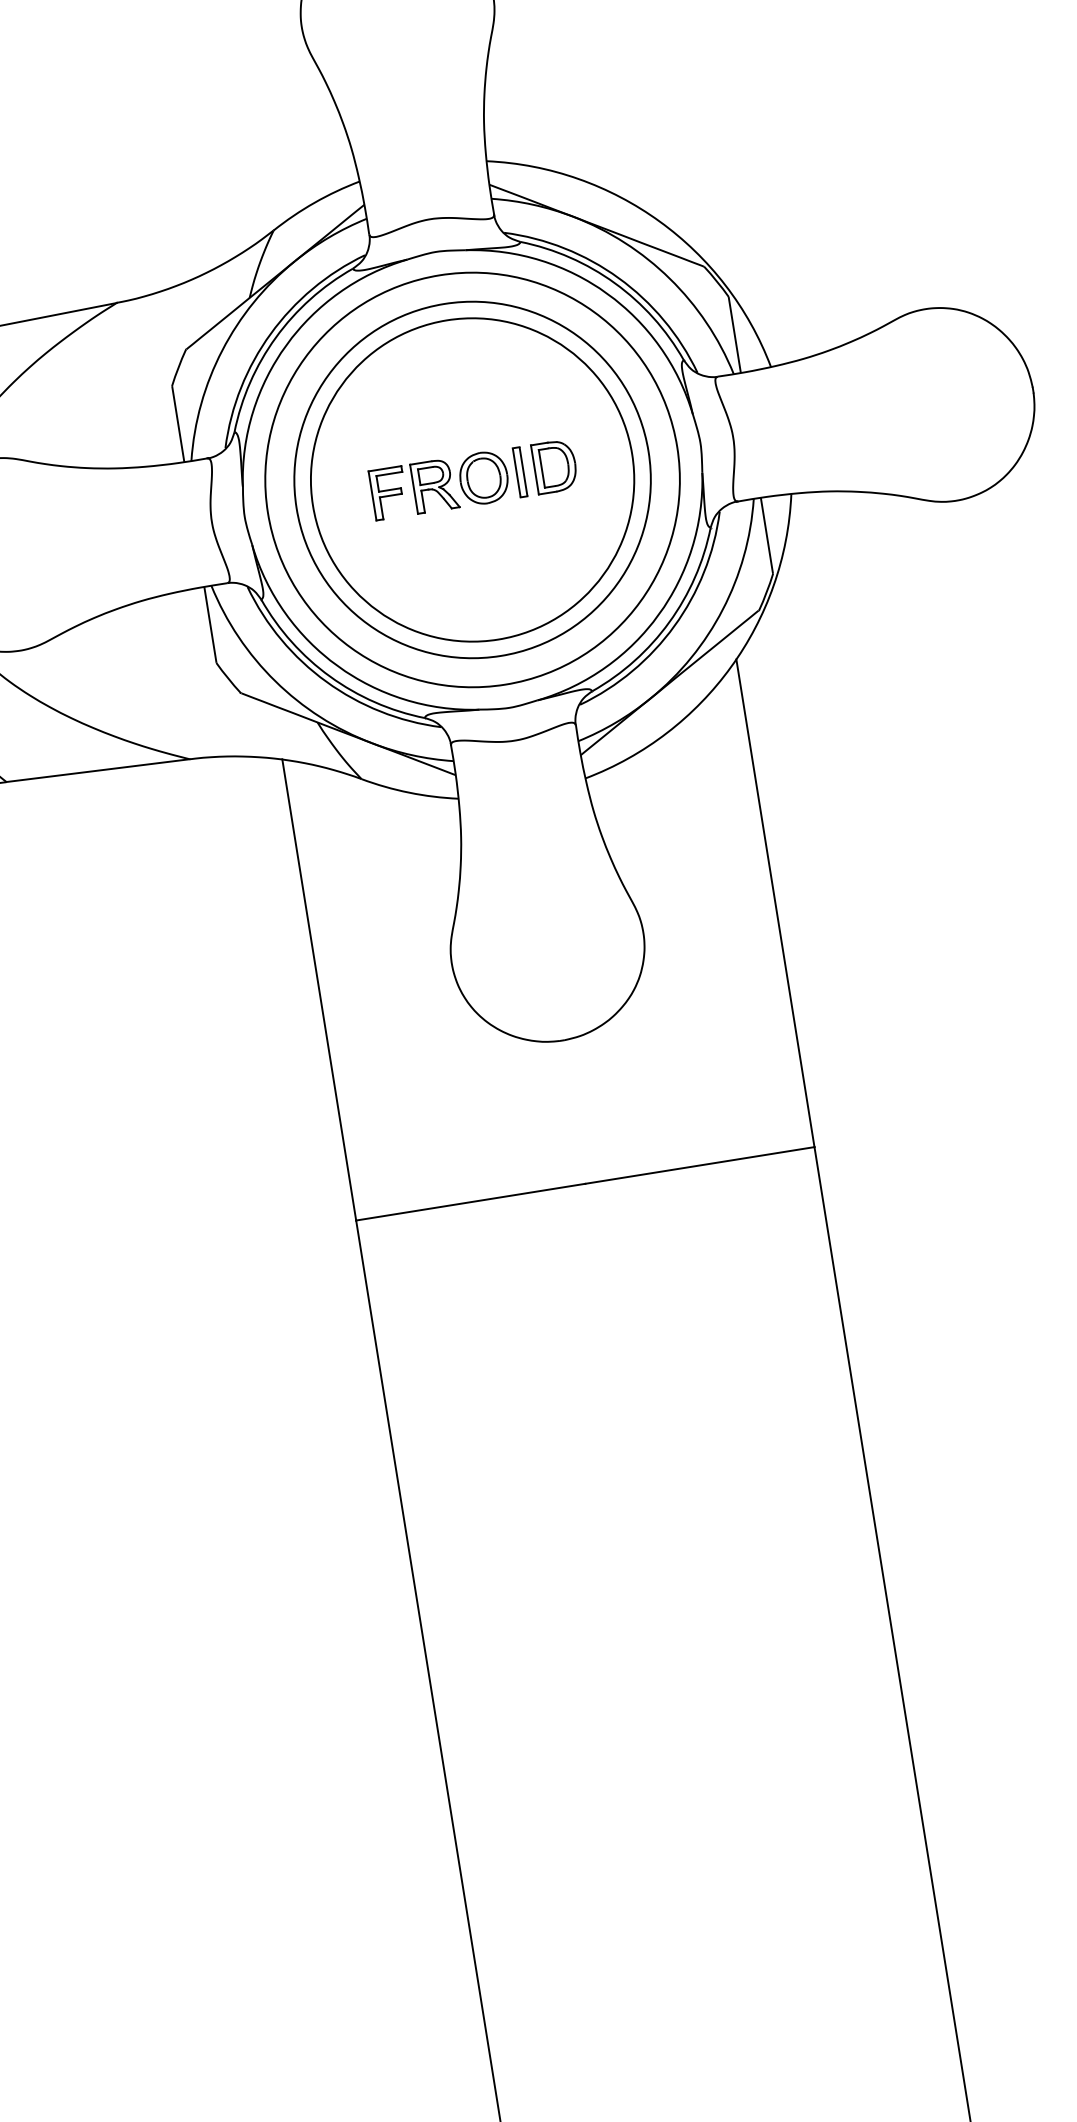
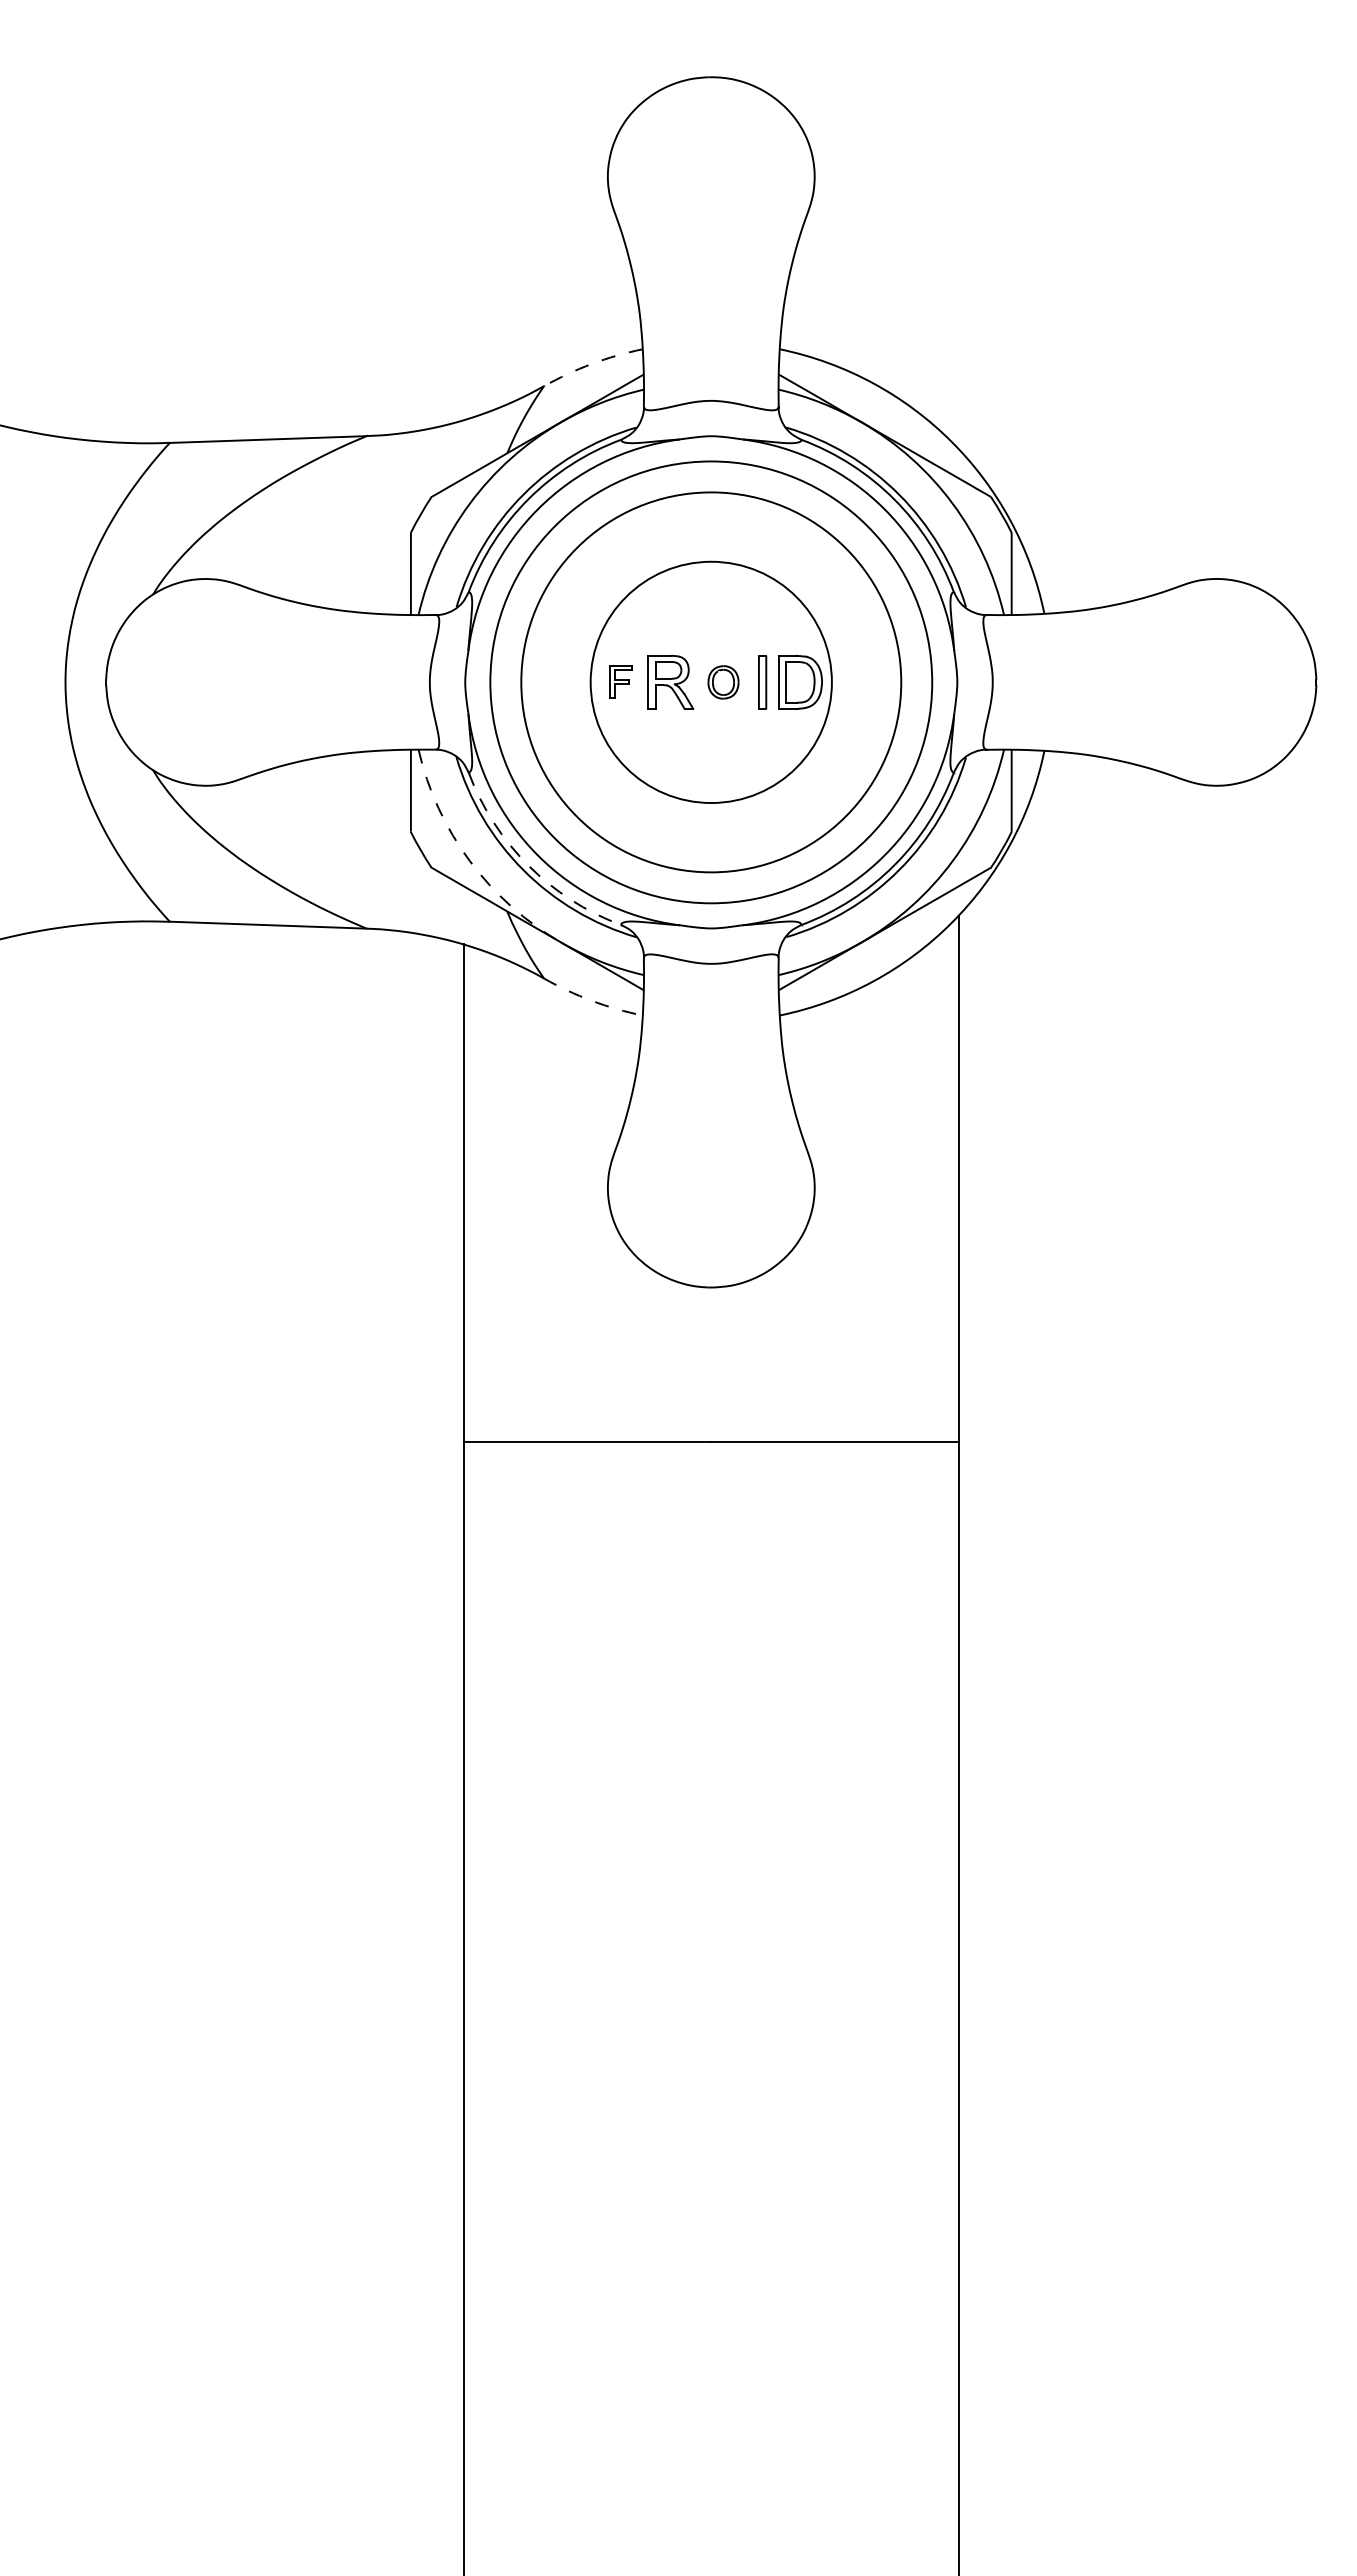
arc: (314, 202) -> (591, 363), solid -> dashed
part: (483, 478) -> (723, 682), size x0.6
circle: (471, 480) -> (710, 682), size x0.7
part: (388, 493) -> (620, 682), size x0.6
arc: (330, 676) -> (528, 865), solid -> dashed
arc: (275, 680) -> (469, 860), solid -> dashed
arc: (408, 792) -> (591, 1000), solid -> dashed

